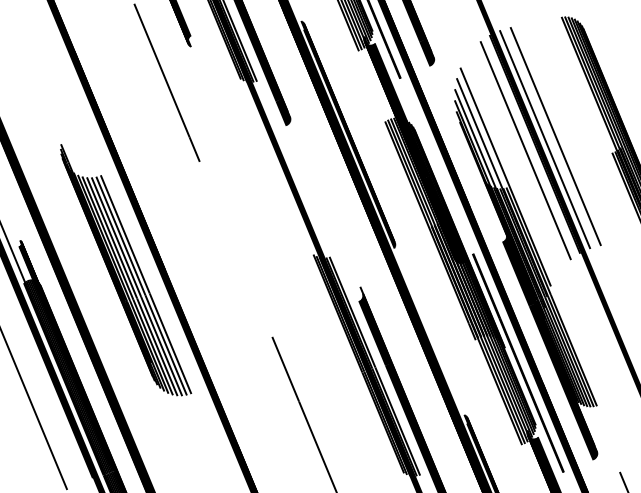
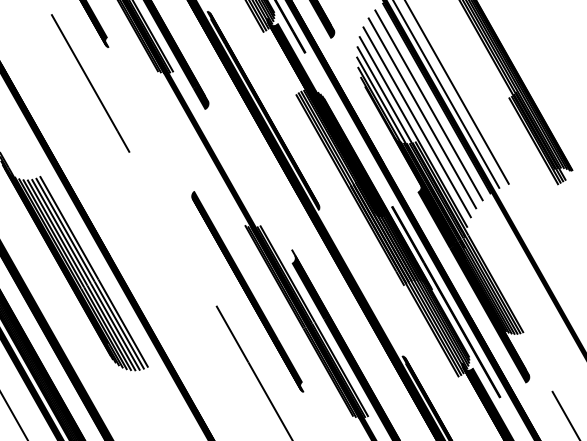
line: (517, 157) -> (422, 112), added
line: (510, 166) -> (416, 121), added
part: (306, 326) -> (246, 292), added

